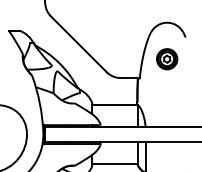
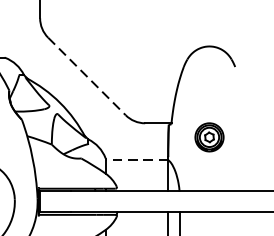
line: (79, 44) -> (87, 76), solid -> dashed
part: (167, 59) -> (209, 137), moved
line: (114, 104) -> (136, 159), solid -> dashed

